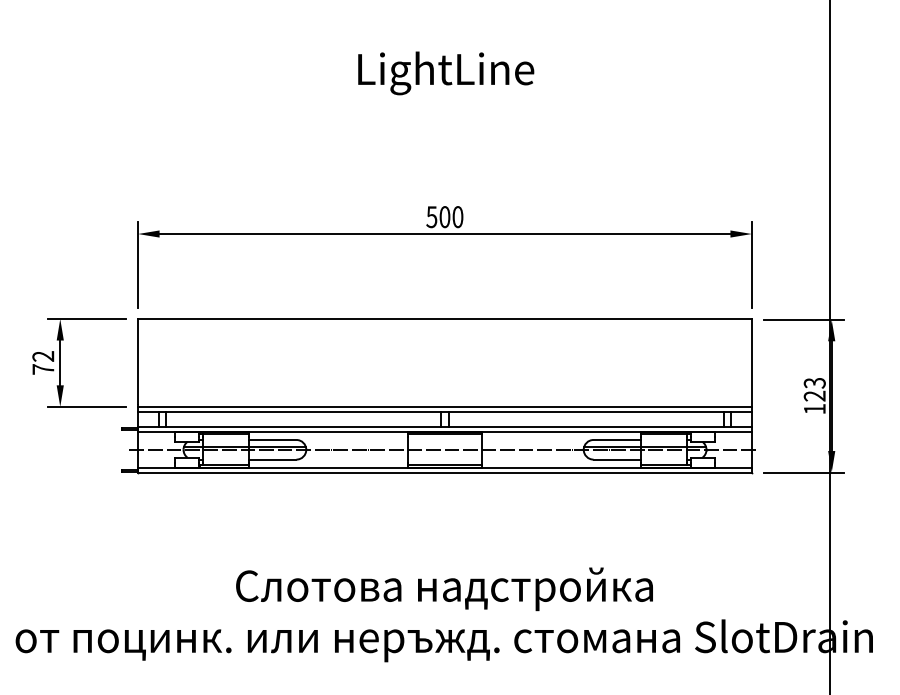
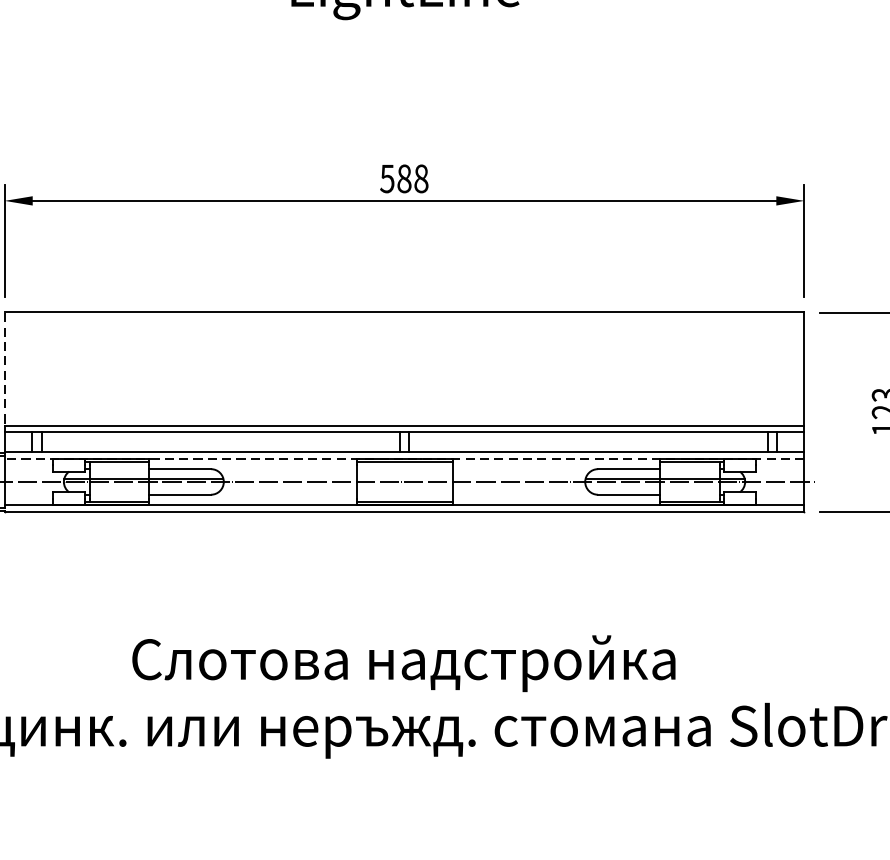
text: (451, 216) -> (412, 178), 500 -> 588
line: (138, 361) -> (5, 366), solid -> dashed
line: (445, 432) -> (405, 459), solid -> dashed

